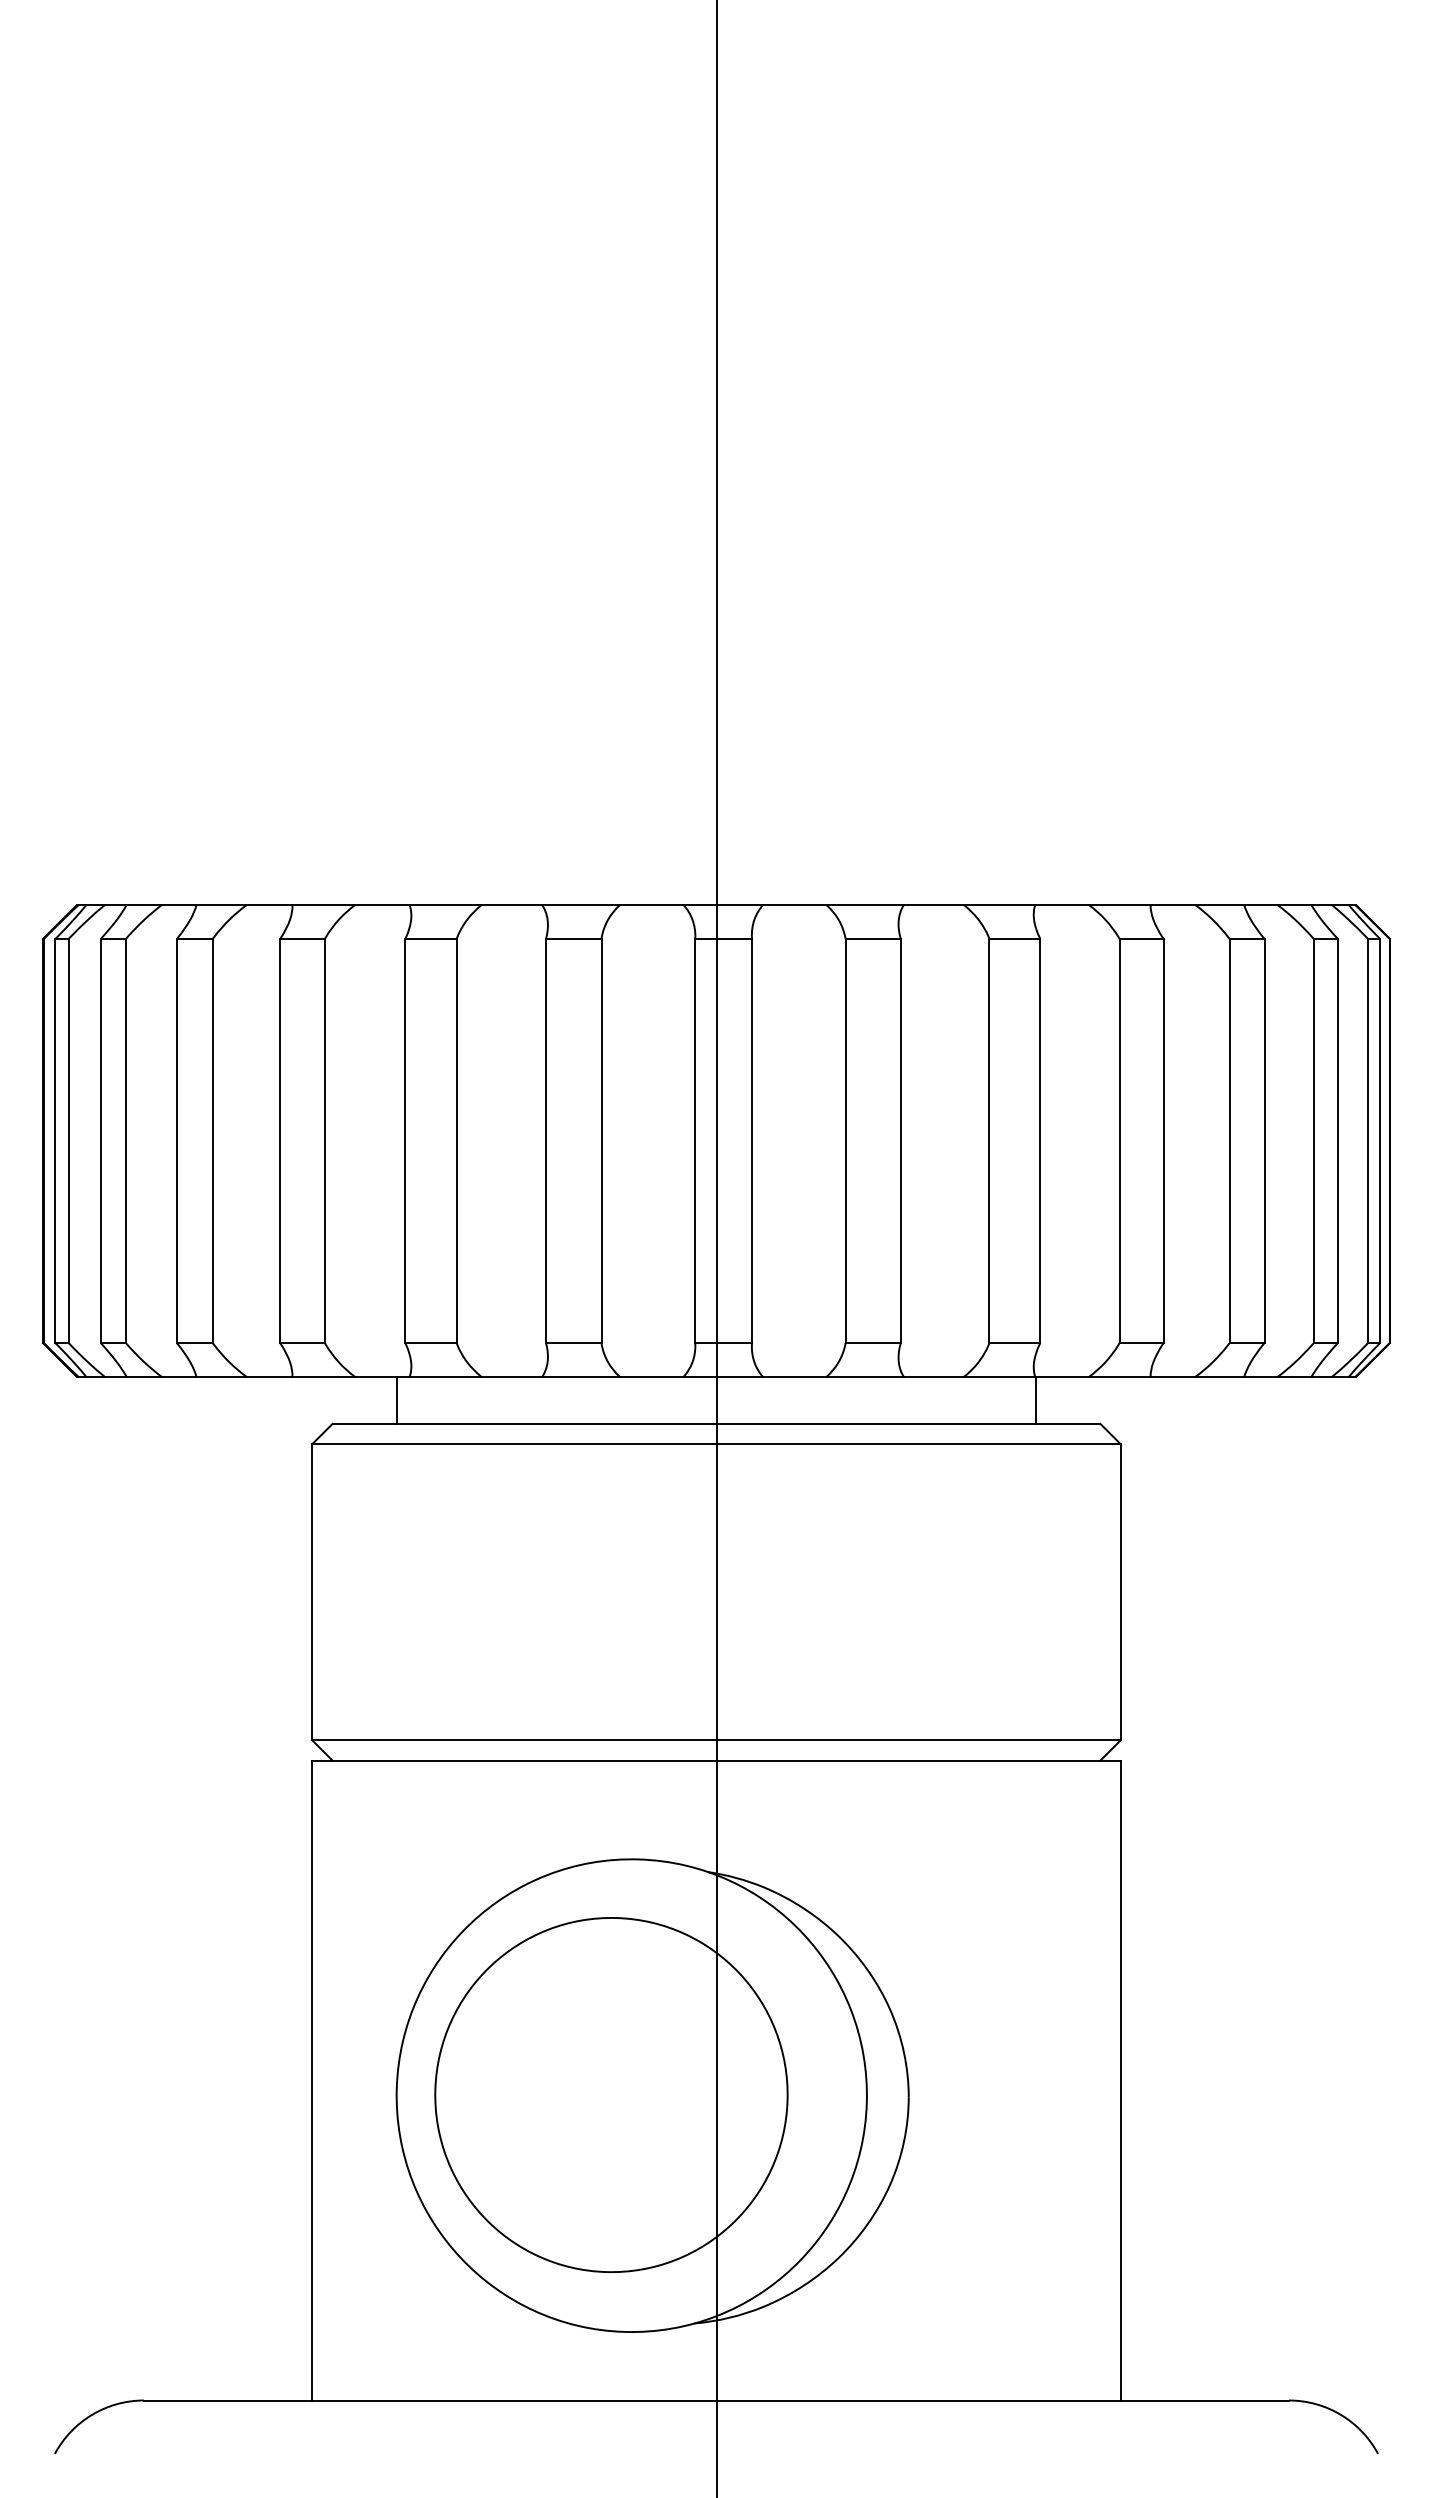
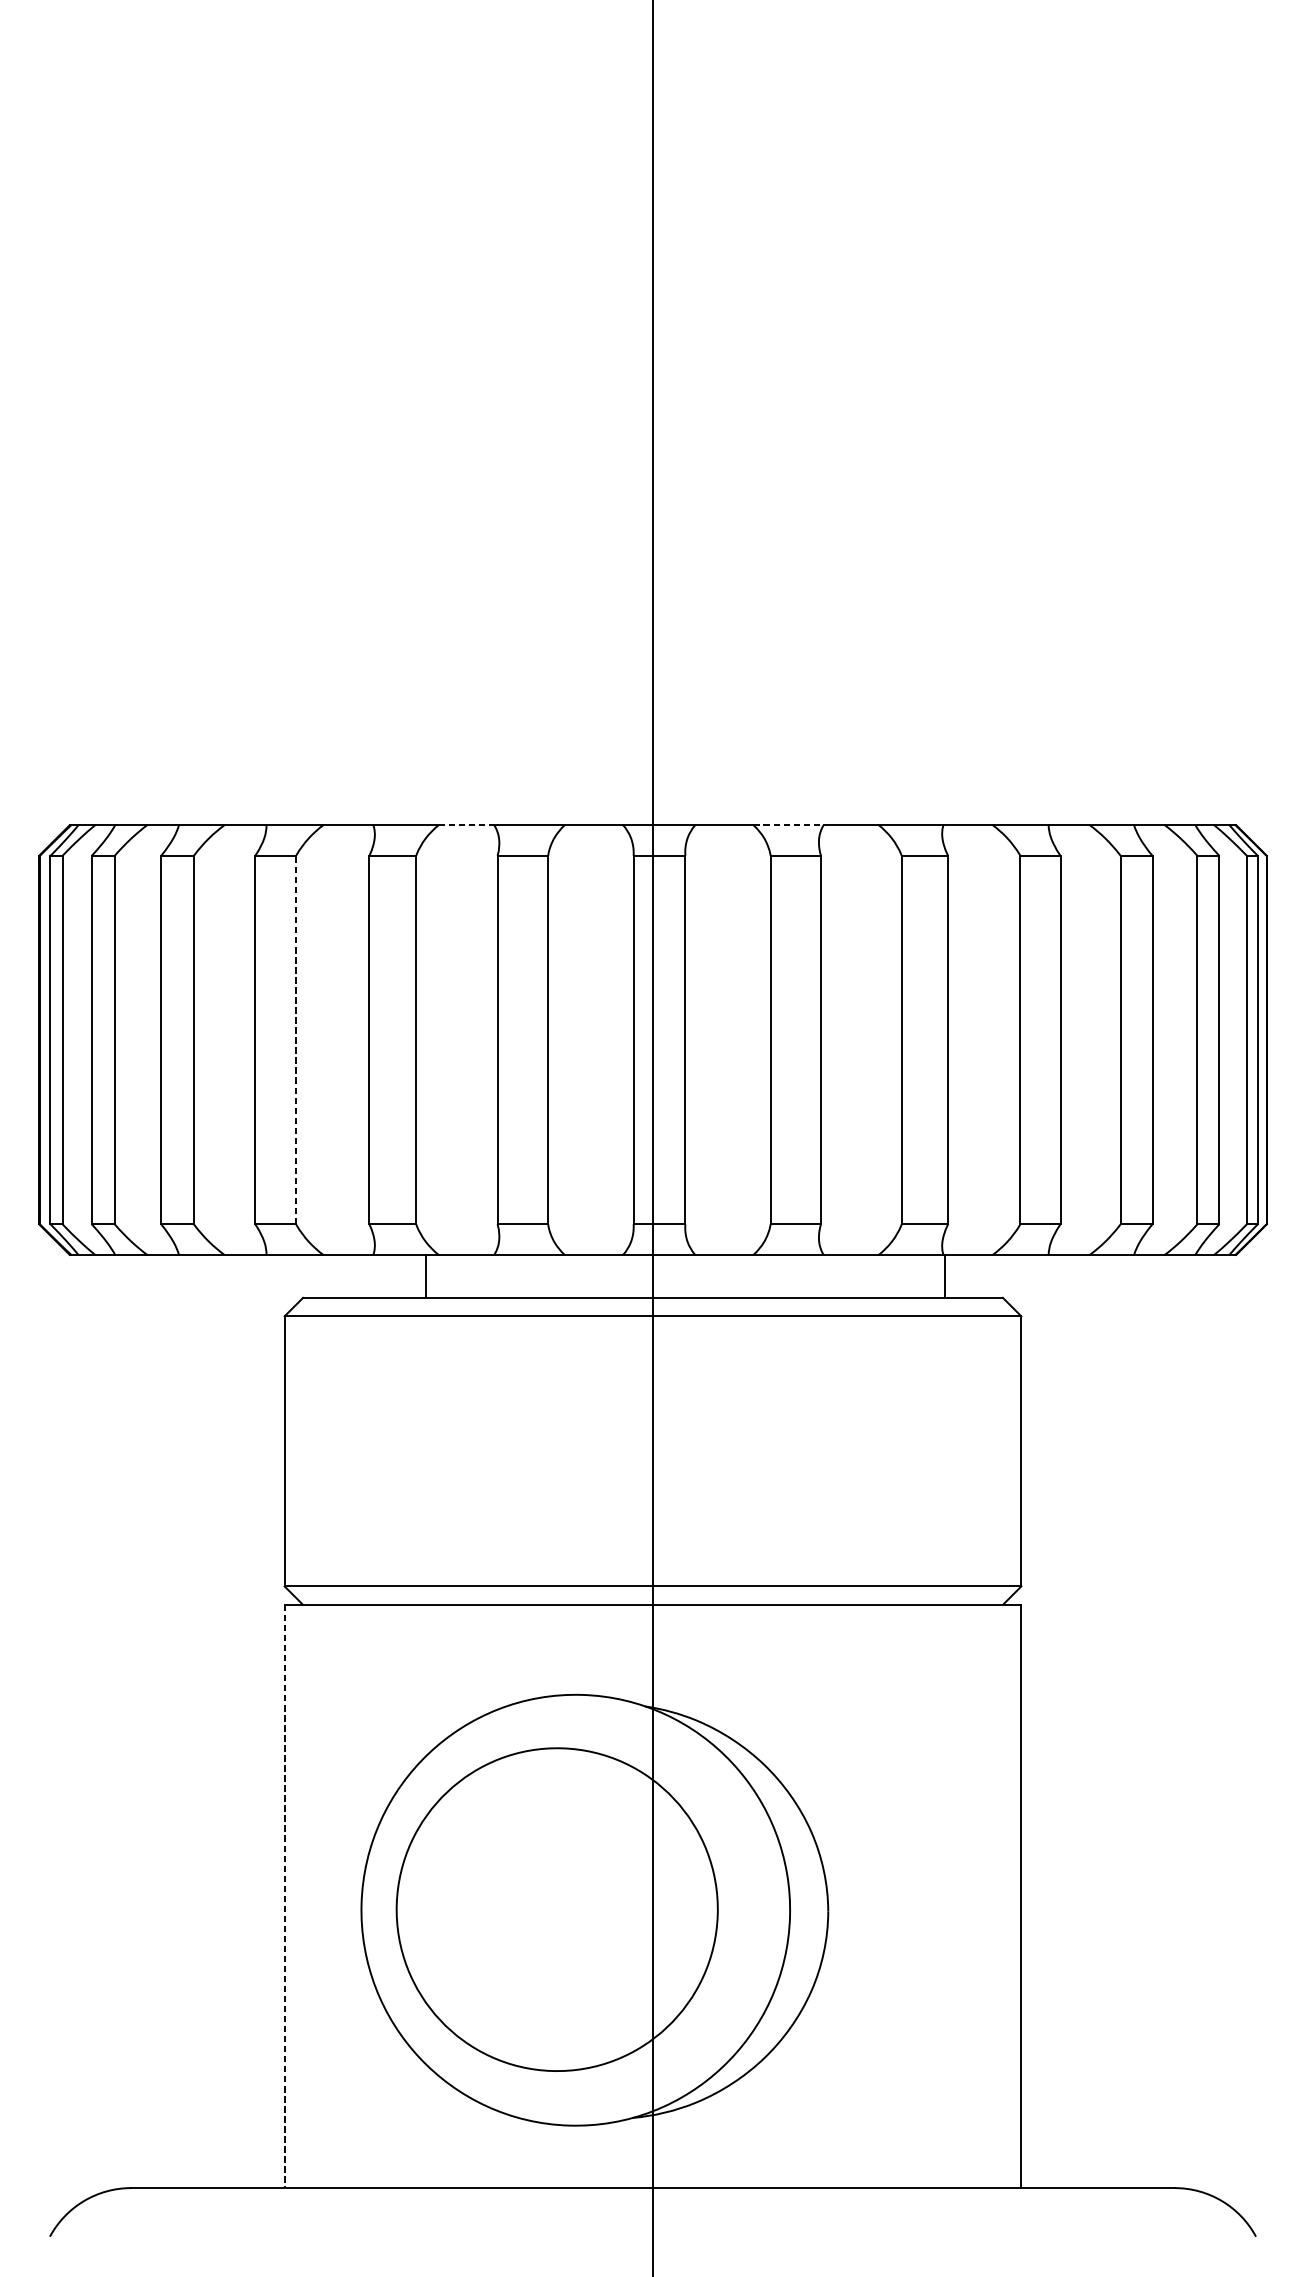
line: (512, 905) -> (467, 825), solid -> dashed
line: (865, 905) -> (788, 825), solid -> dashed
line: (324, 1140) -> (295, 1039), solid -> dashed
line: (396, 1399) -> (426, 1275), moved
line: (312, 2080) -> (284, 1896), solid -> dashed

